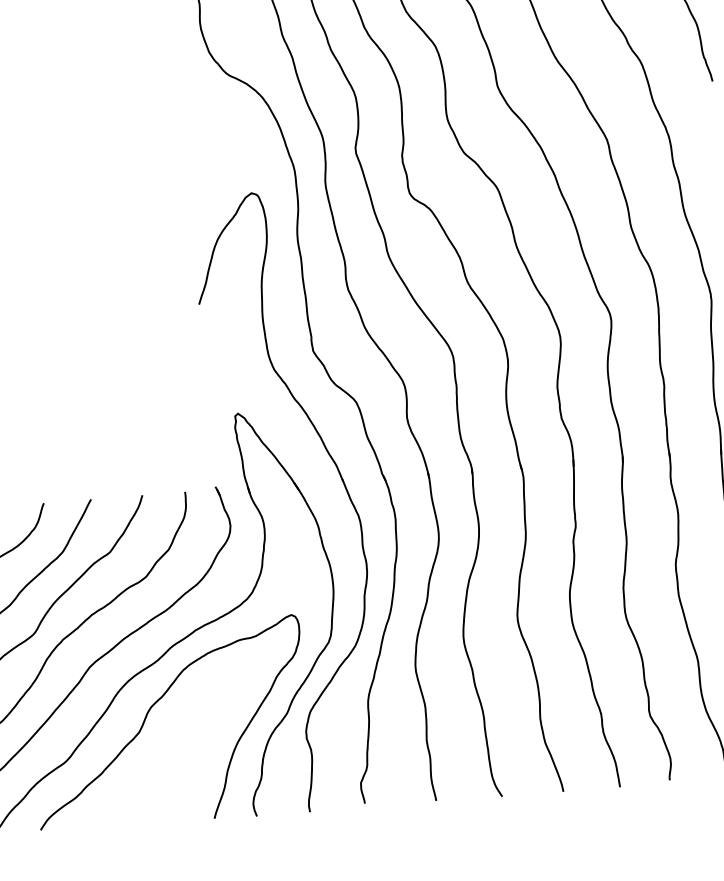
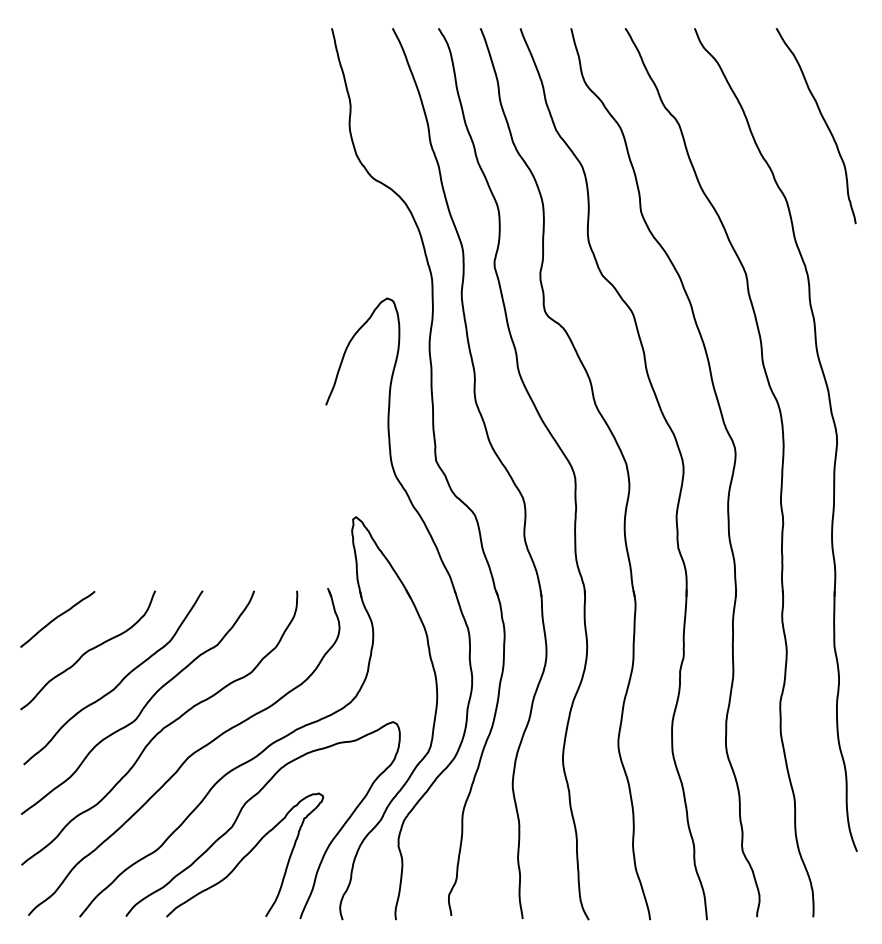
curve: (154, 758) -> (245, 854), added

